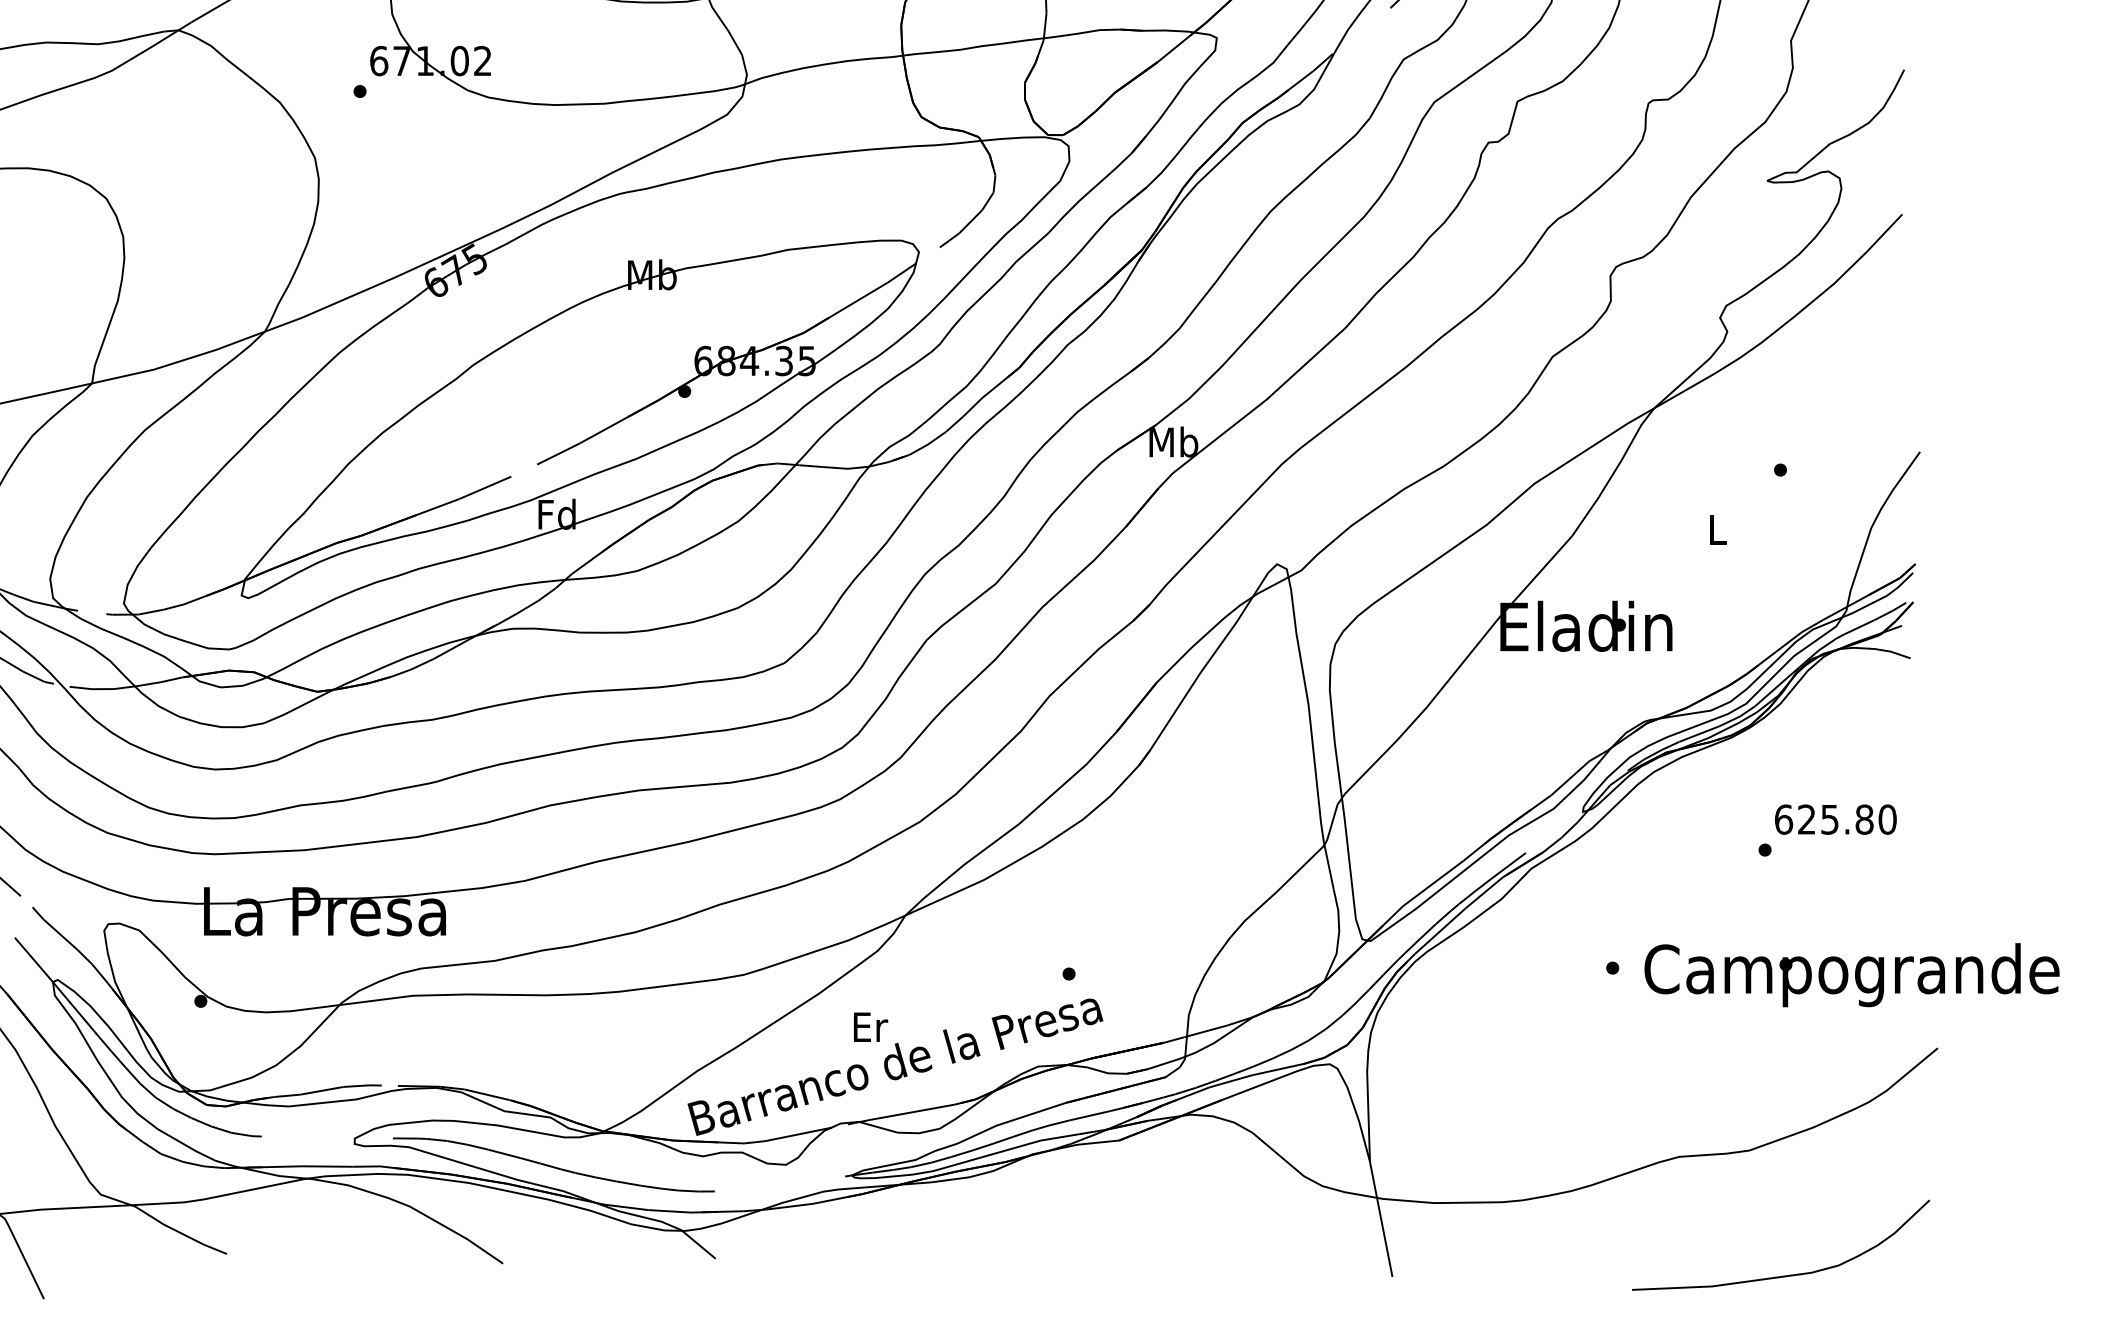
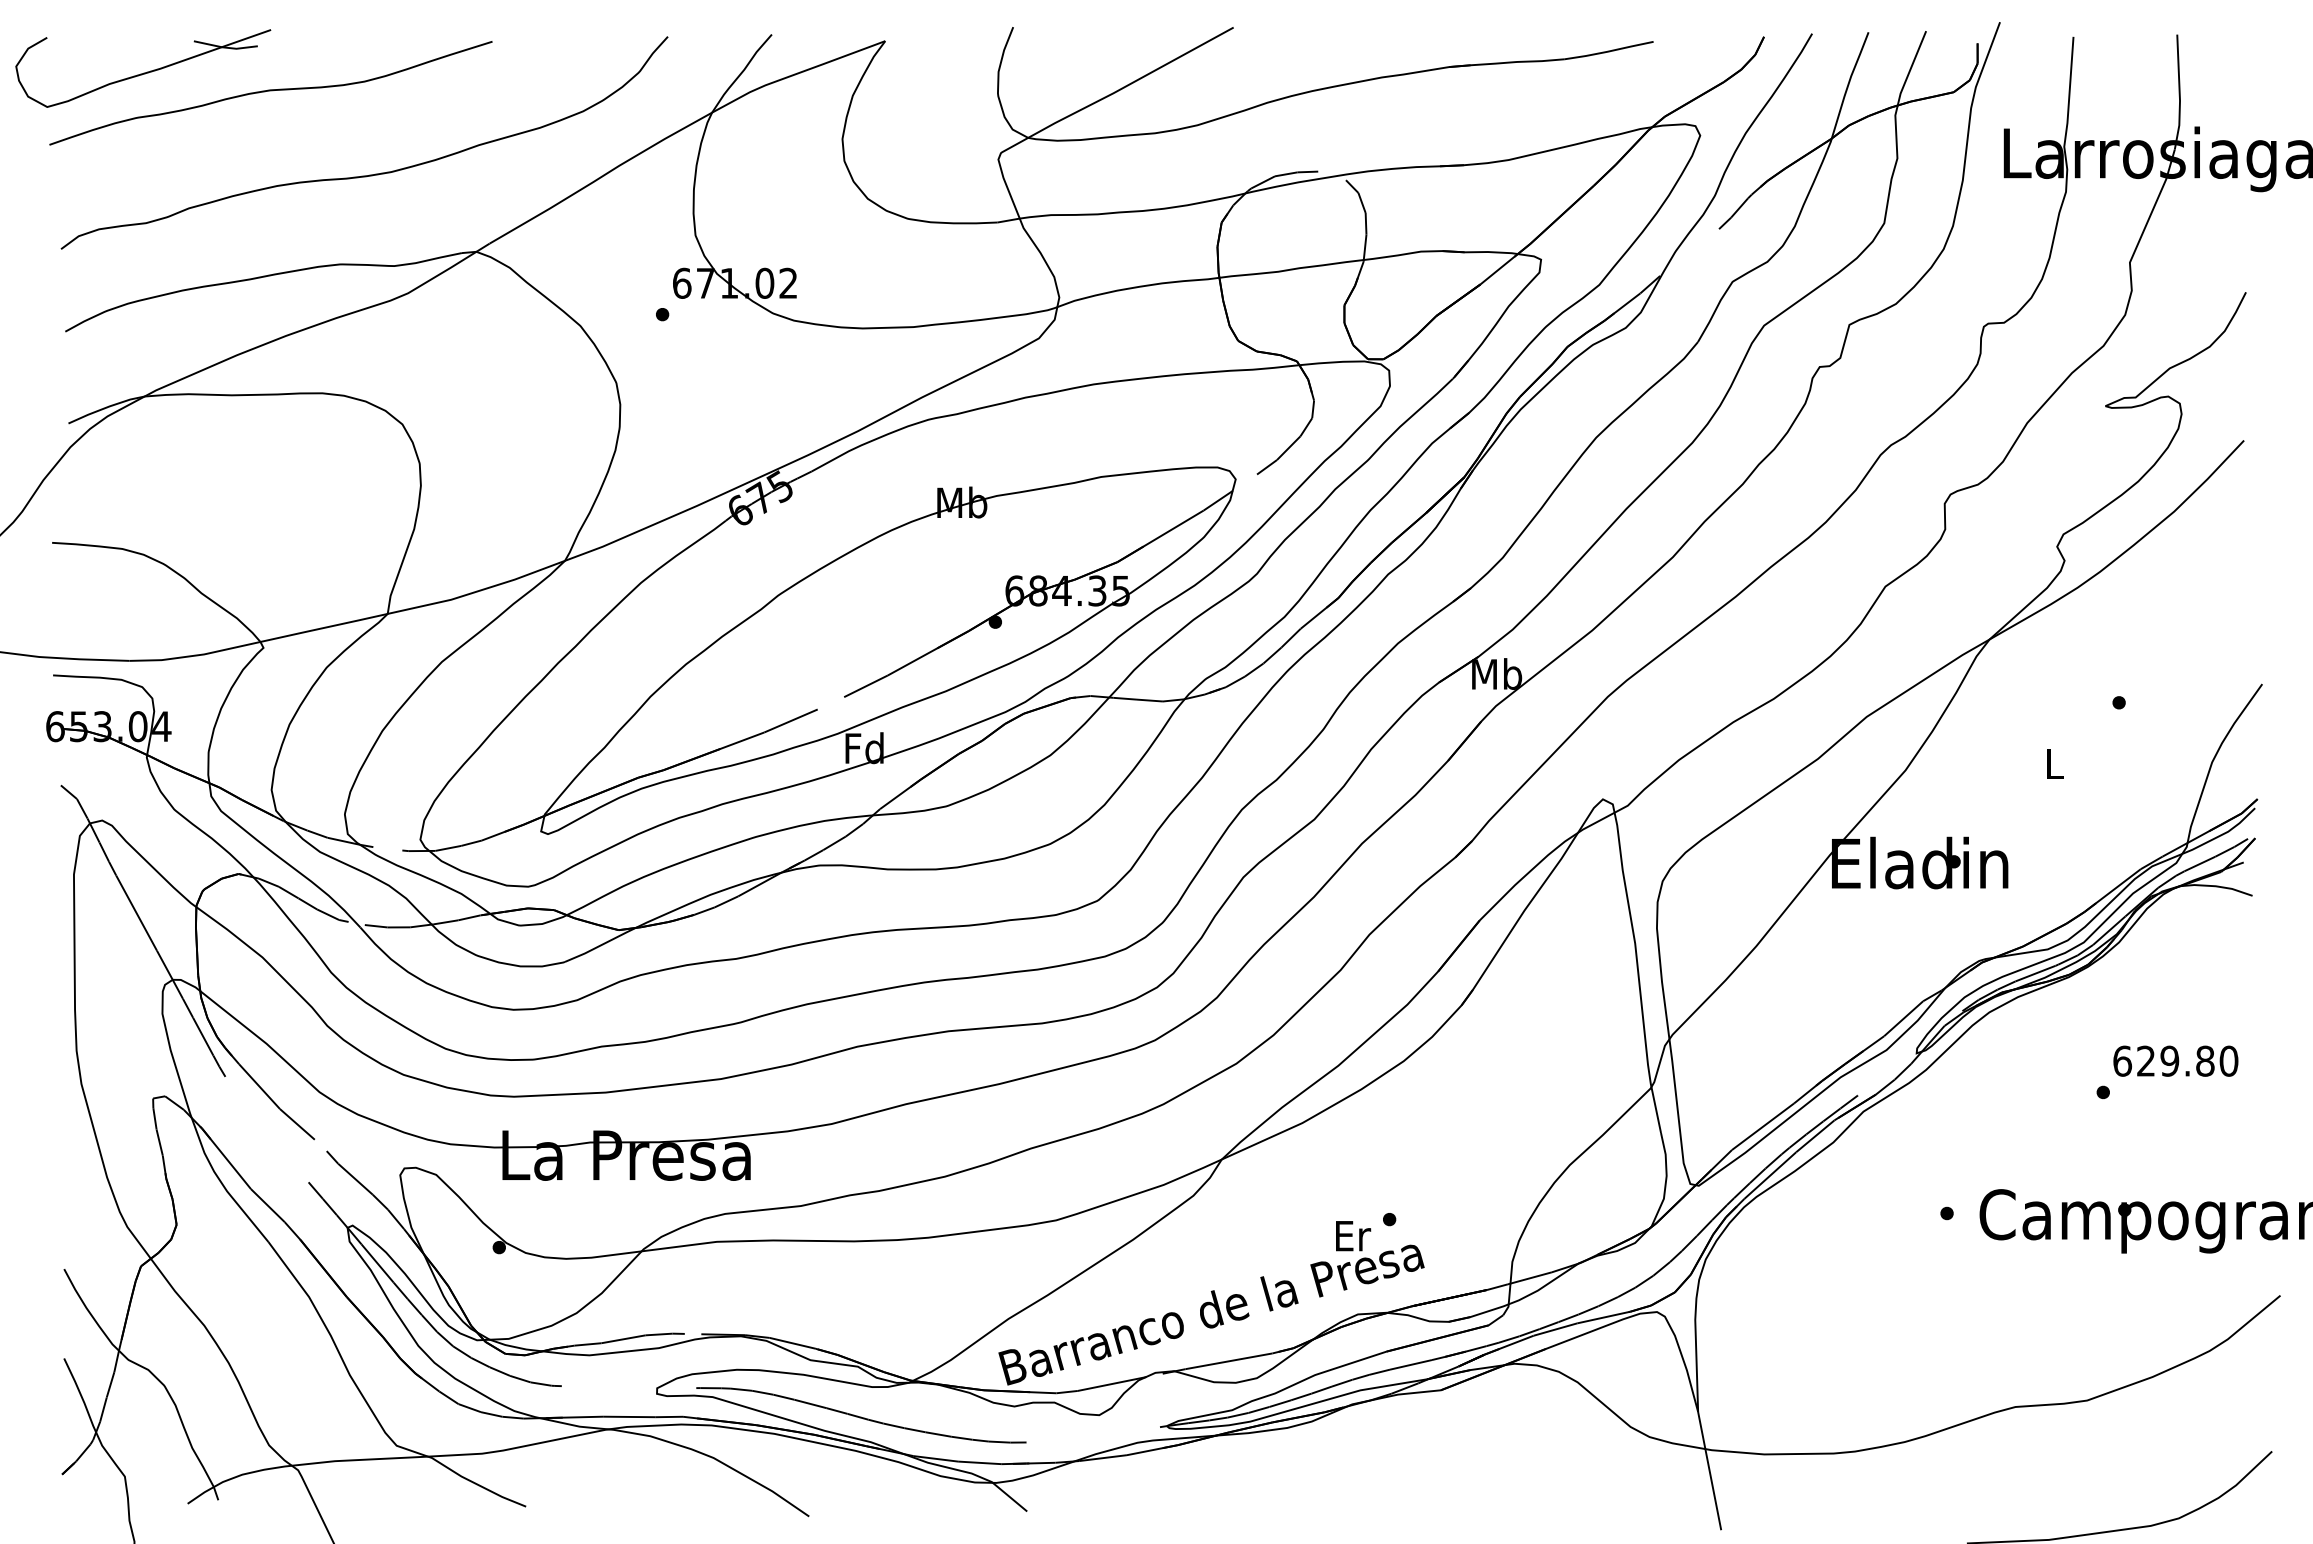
text: (1829, 818) -> (2169, 1060), 625.80 -> 629.80
text: (871, 1027) -> (1353, 1236), moved

